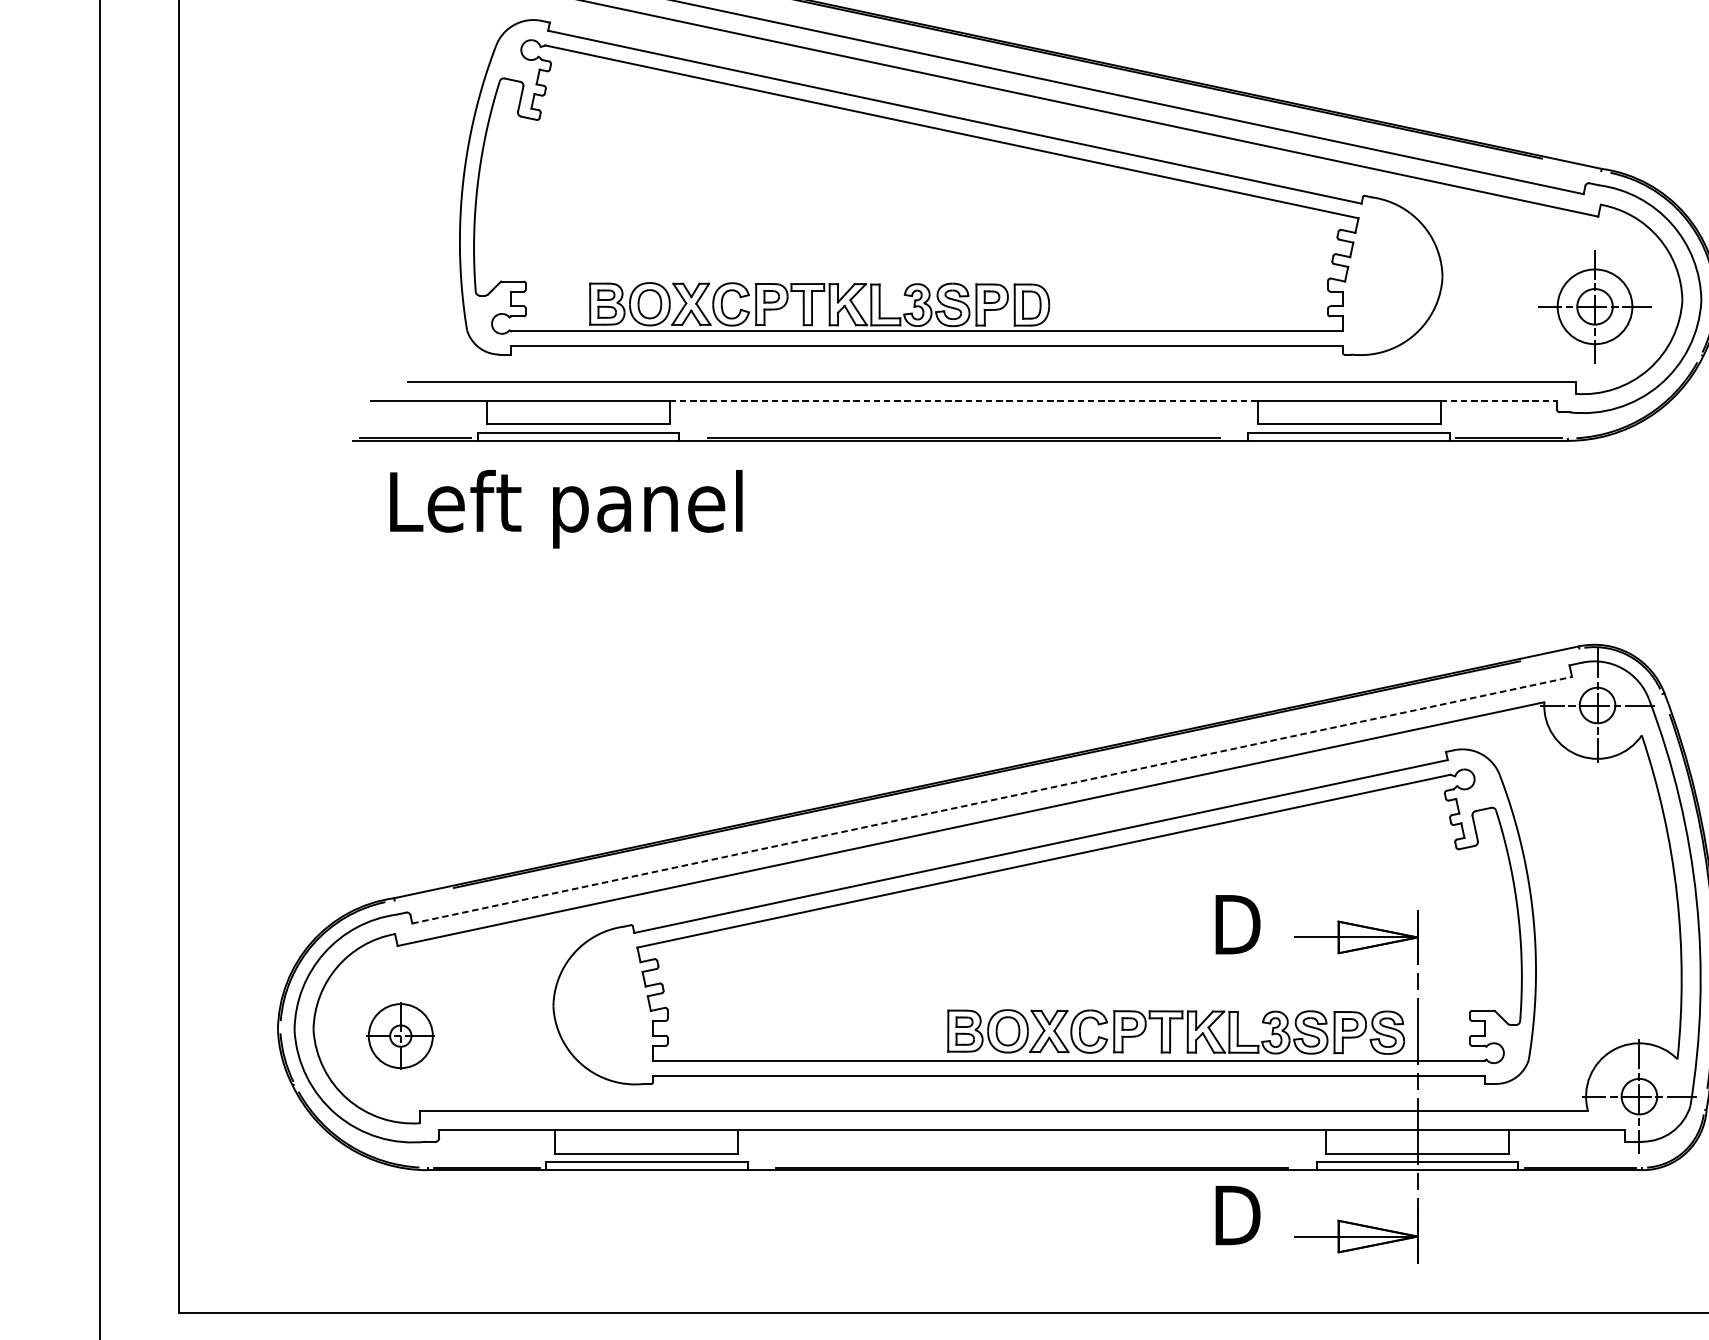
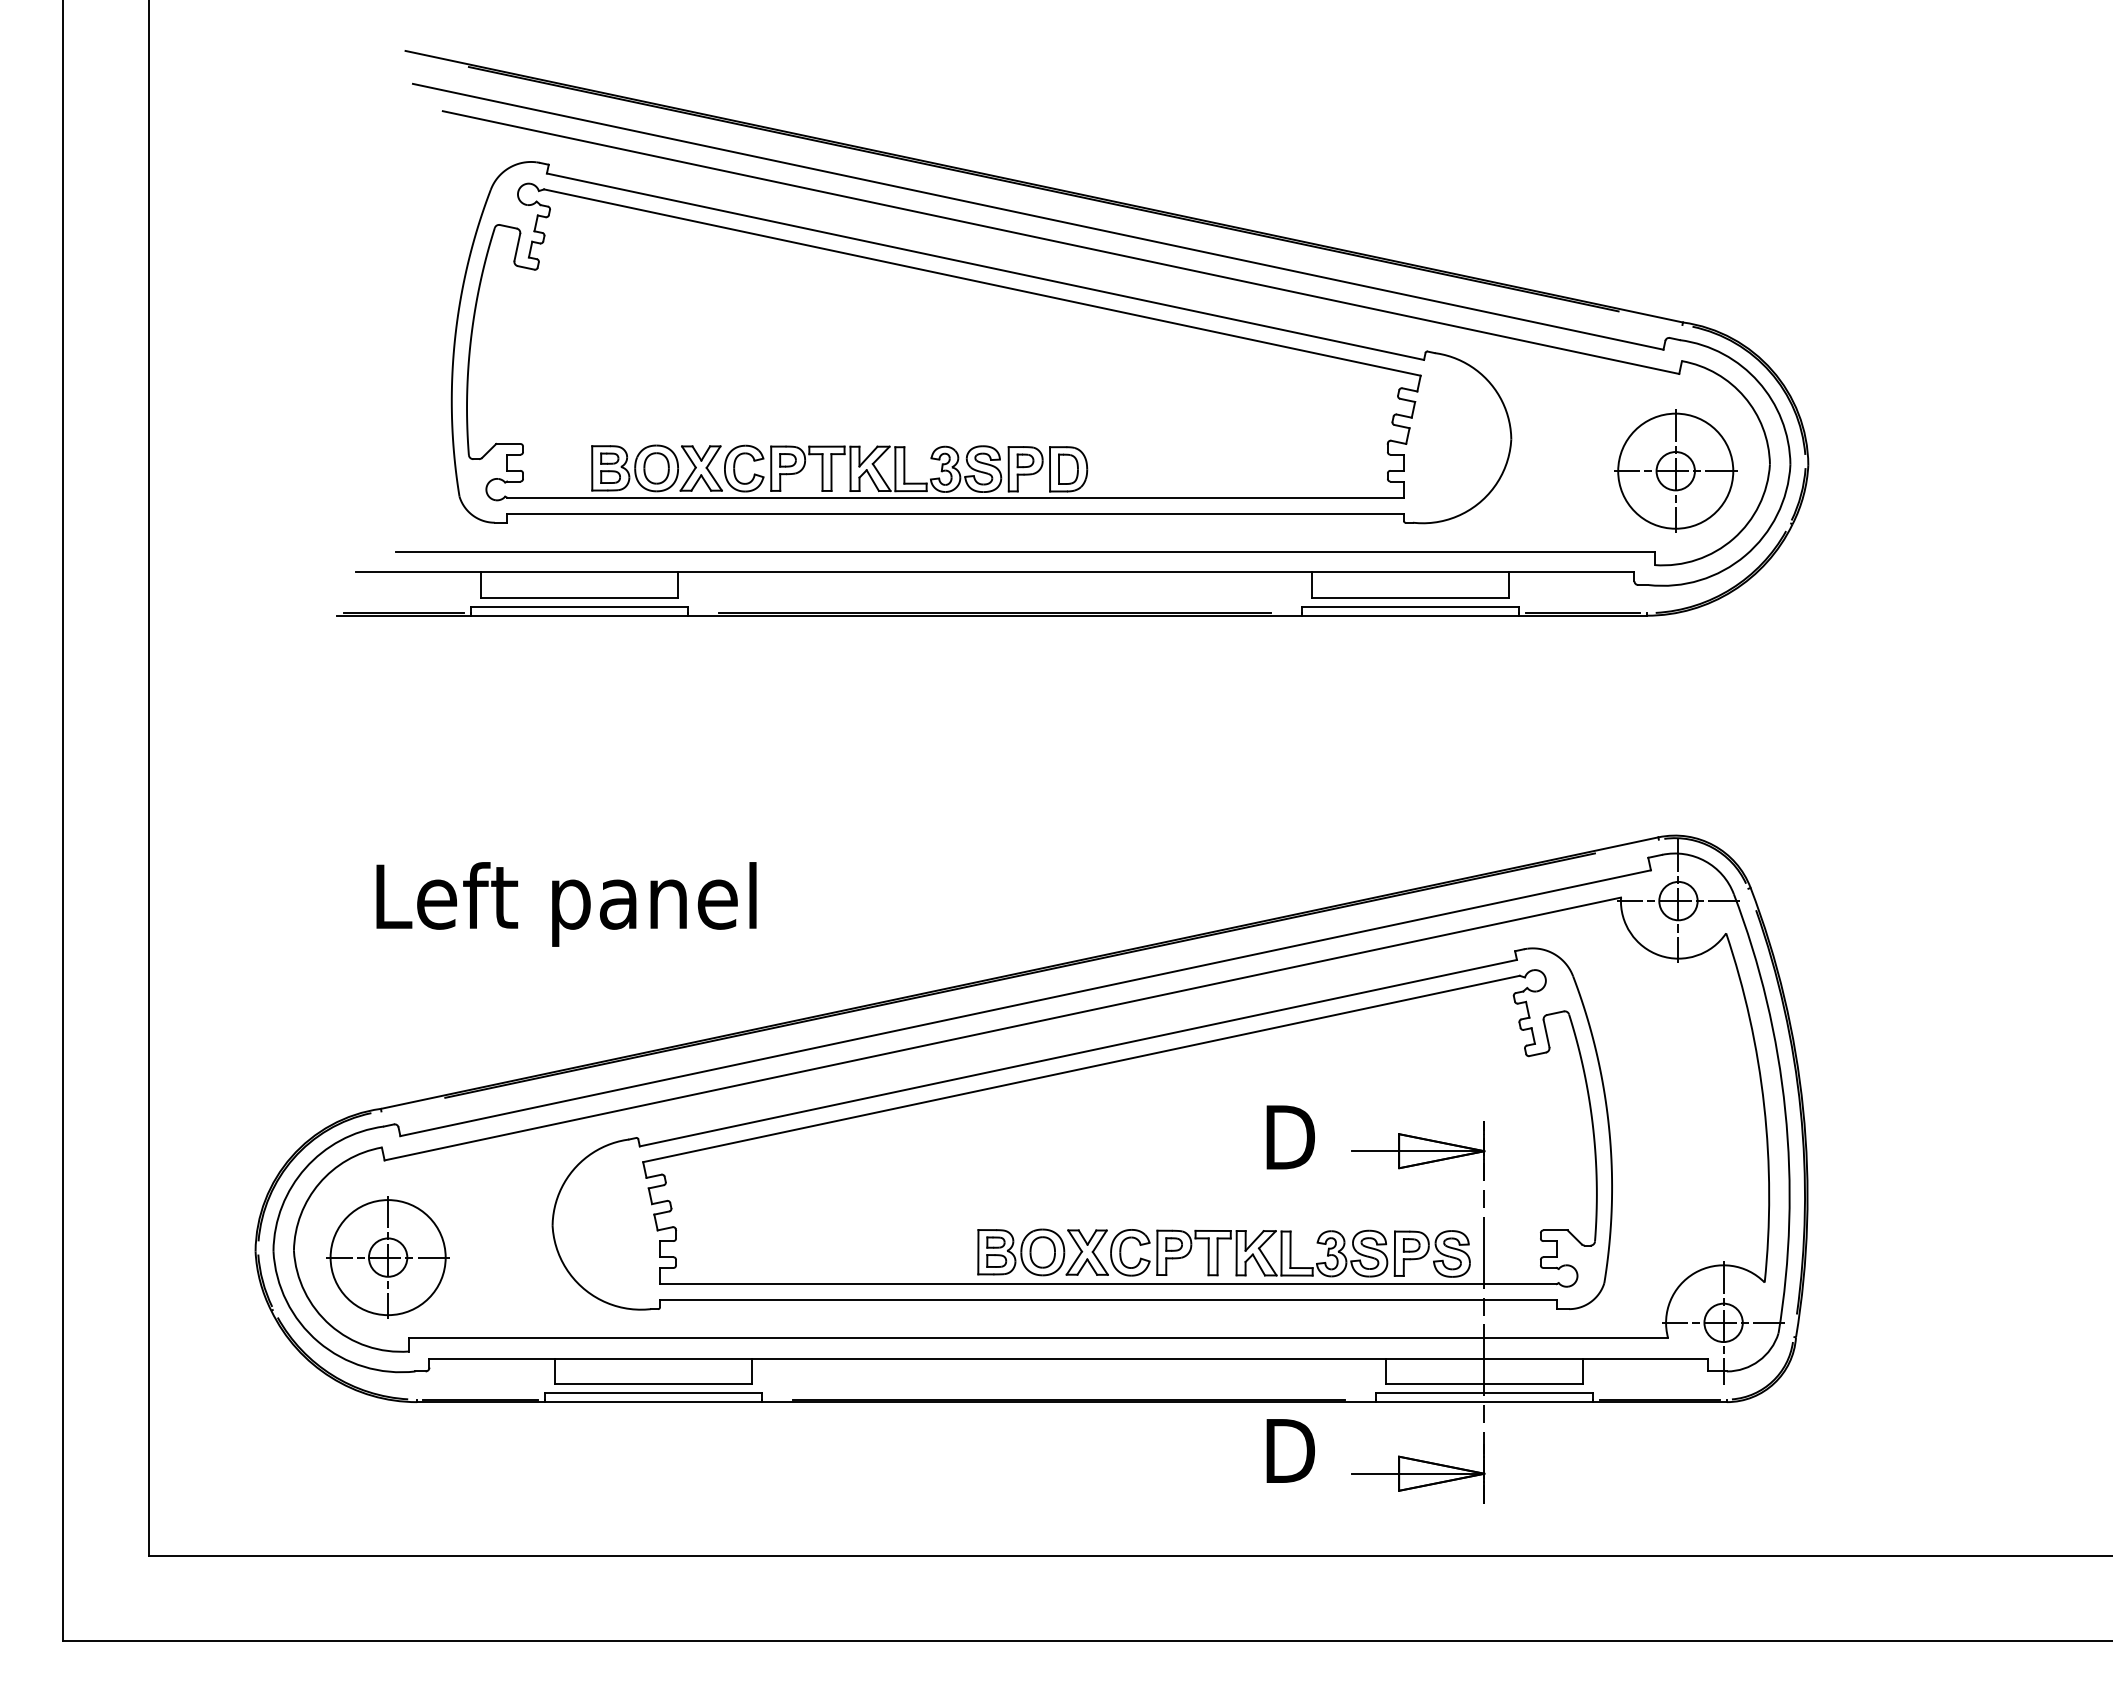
circle: (1594, 306) -> (1675, 470), size x1.43
line: (964, 400) -> (995, 572), dashed -> solid
line: (1498, 400) -> (1571, 572), dashed -> solid
text: (566, 509) -> (566, 904), moved
line: (992, 800) -> (1026, 1003), dashed -> solid
part: (400, 1036) -> (387, 1257), size x1.67

